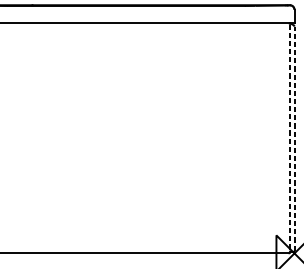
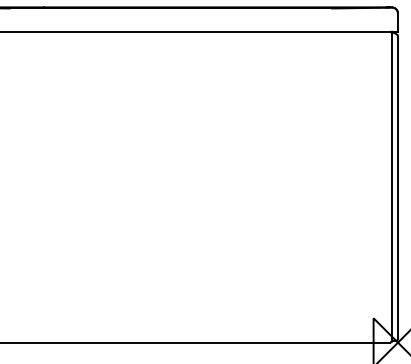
line: (289, 137) -> (391, 186), dashed -> solid
line: (294, 138) -> (397, 187), dashed -> solid

